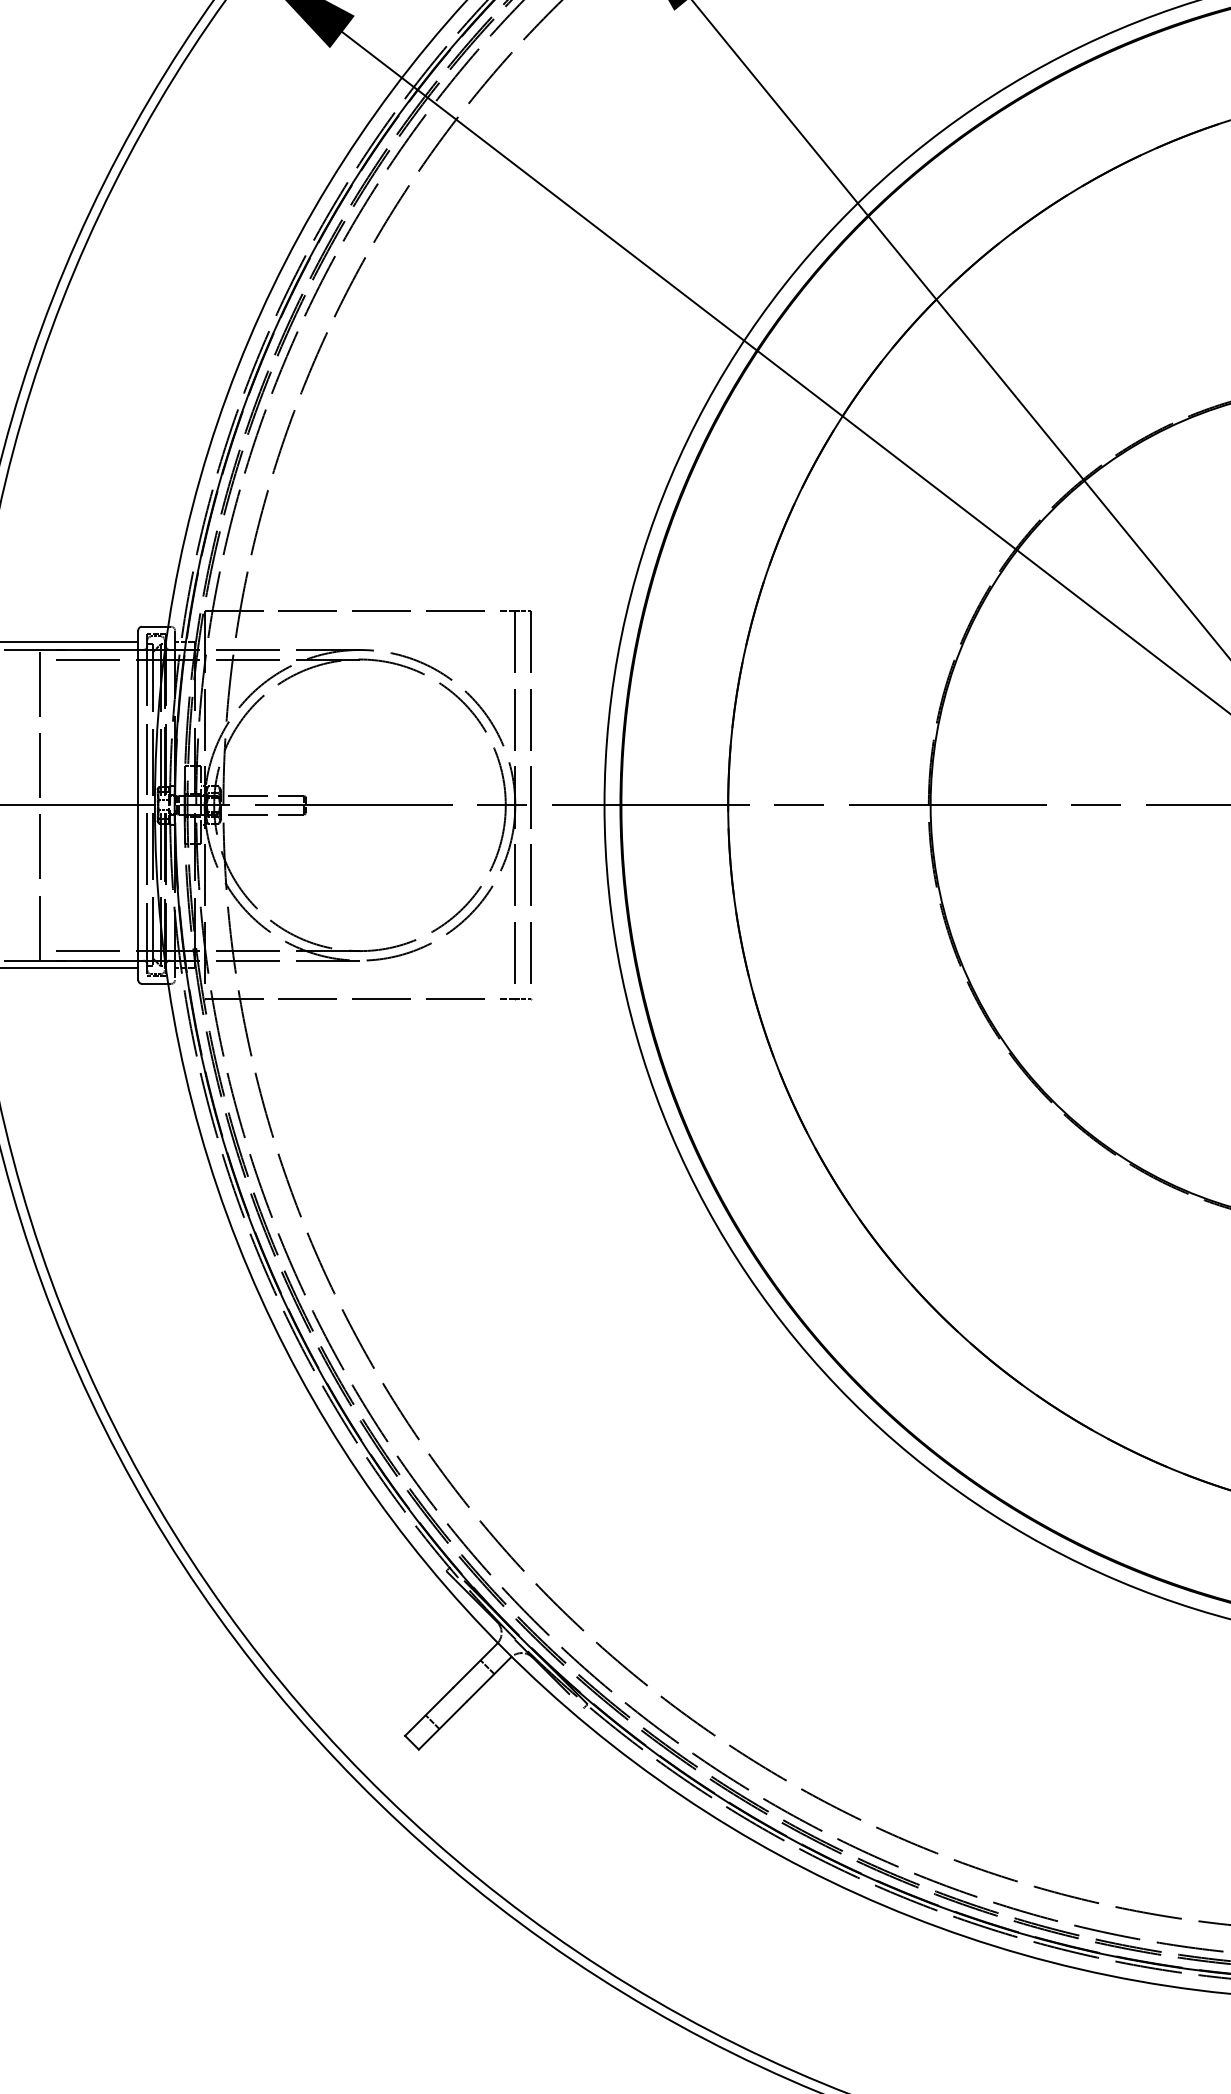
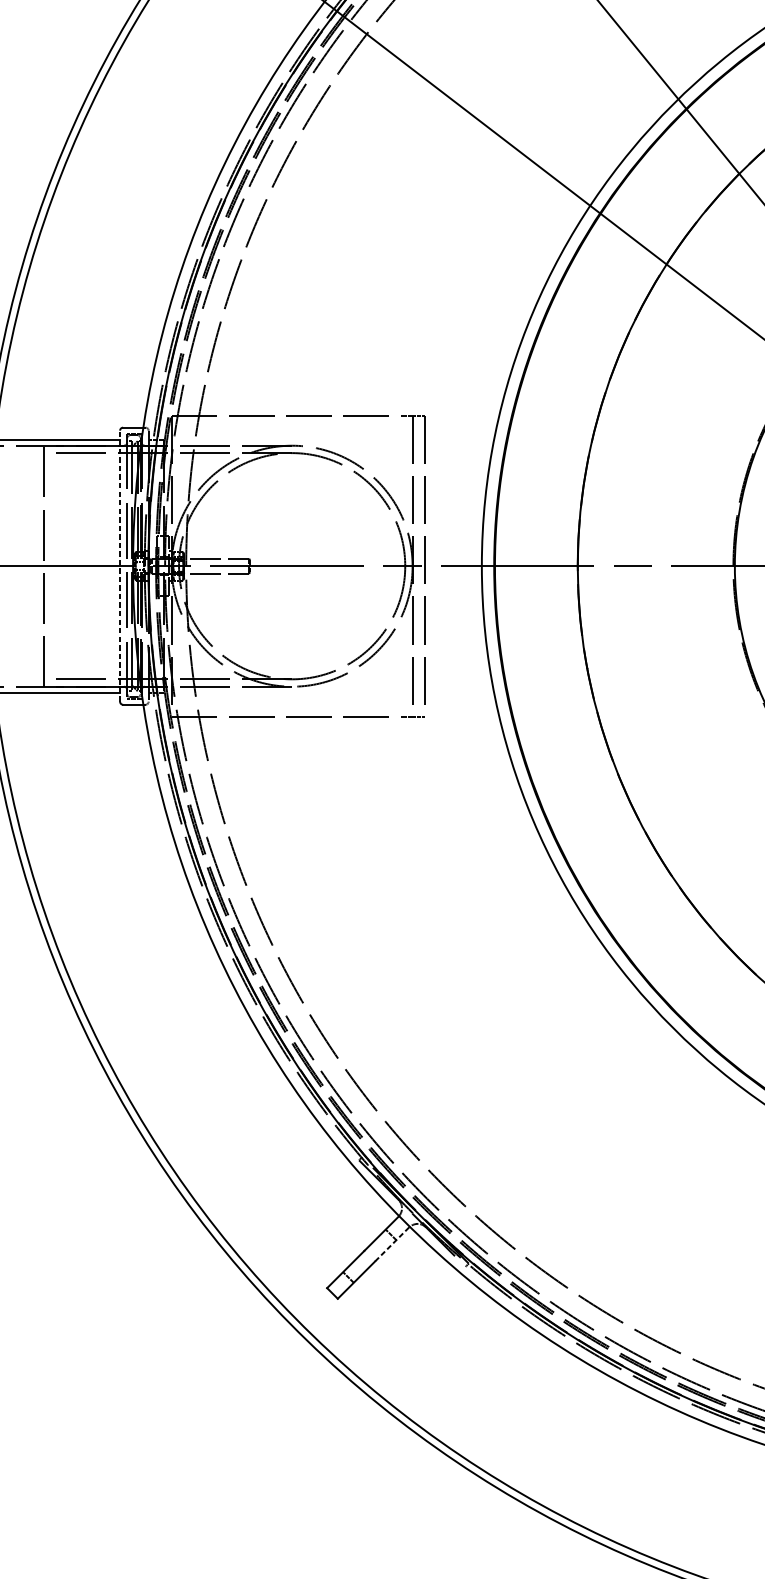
line: (138, 805) -> (120, 566), solid -> dashed
line: (488, 1679) -> (391, 1244), solid -> dashed

